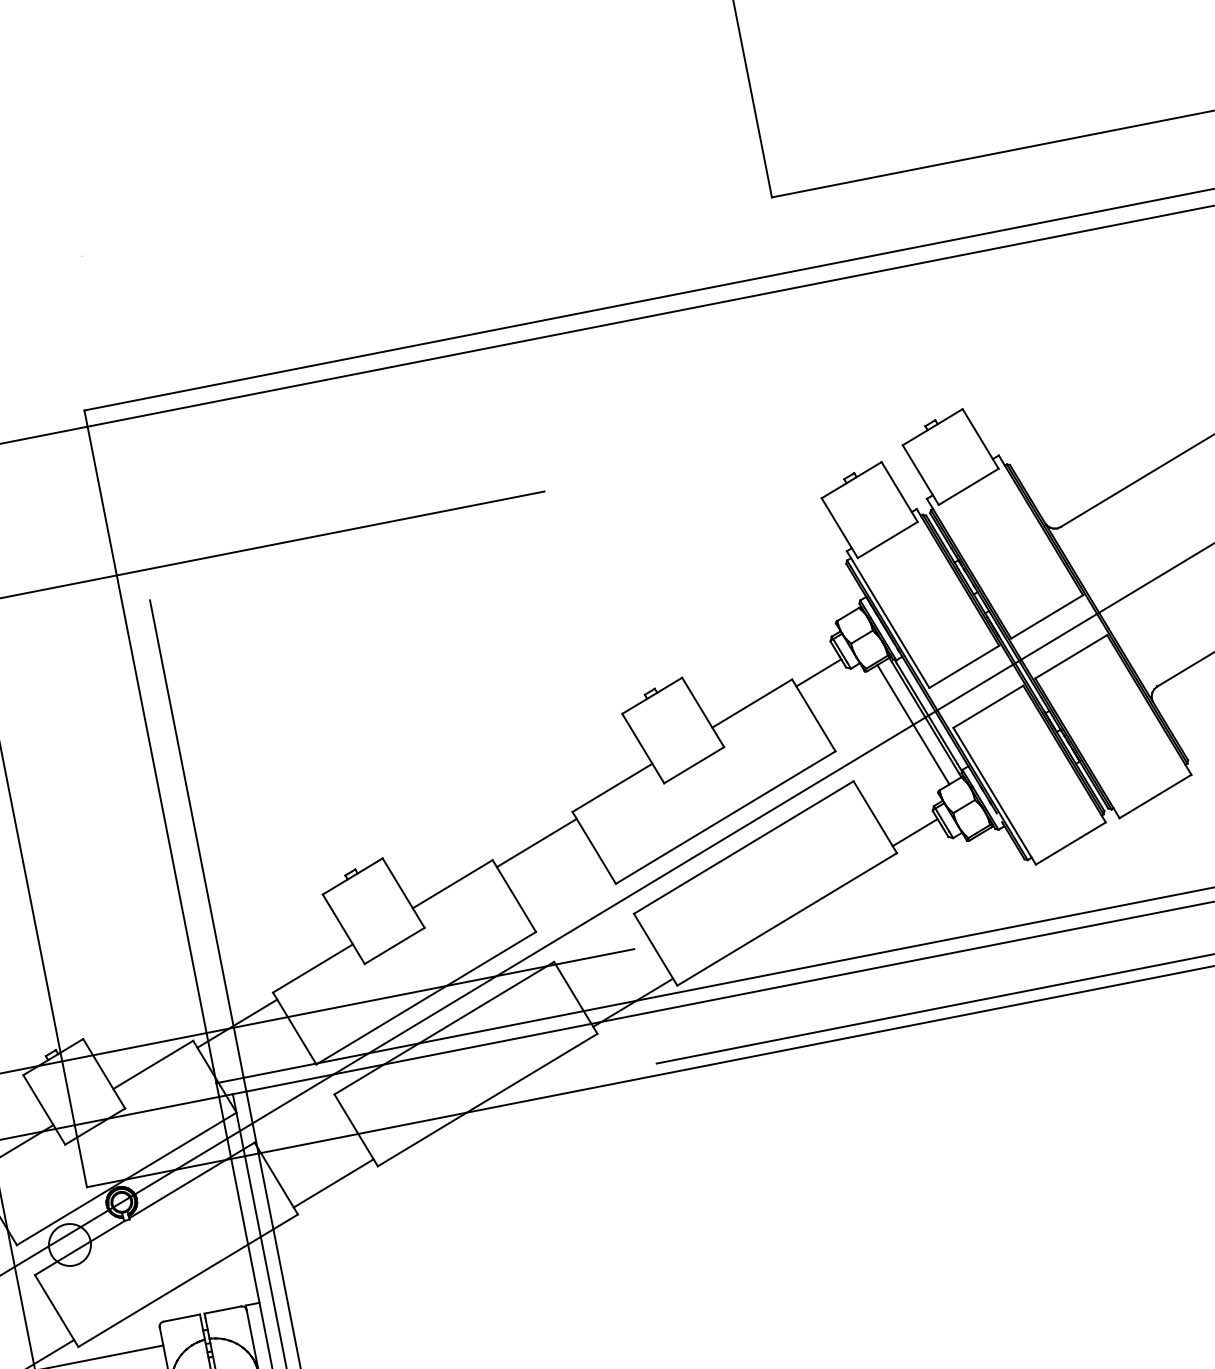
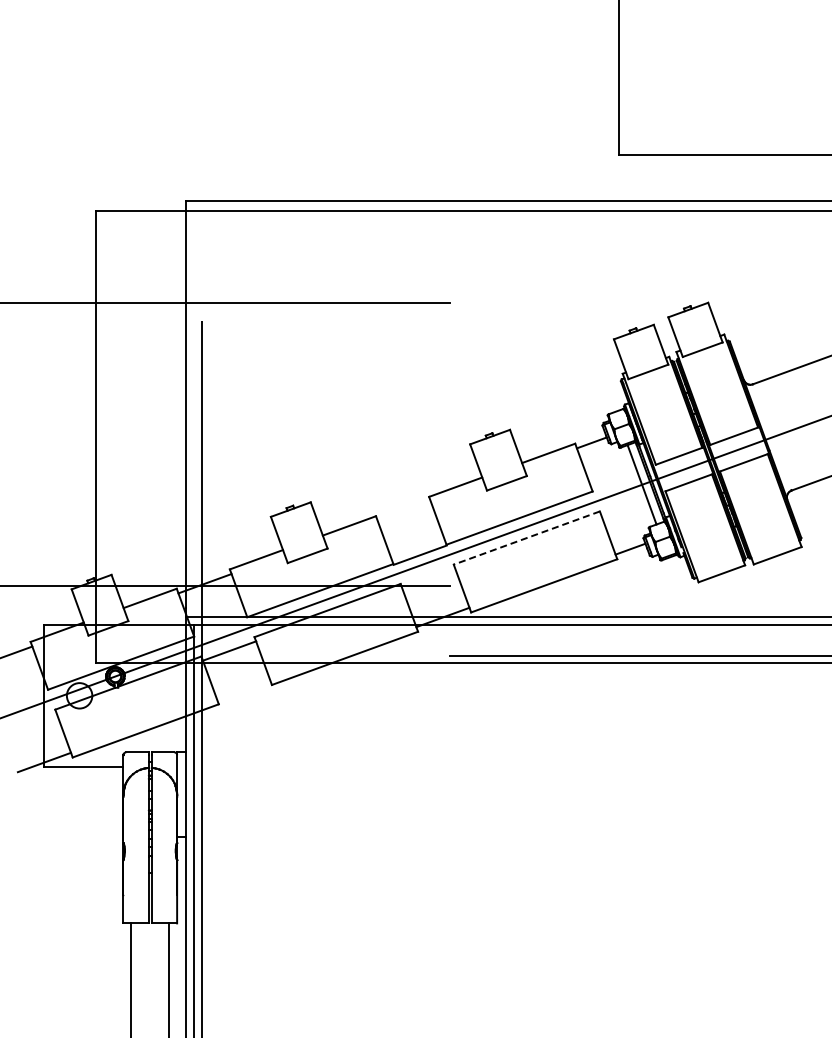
line: (535, 842) -> (419, 554), moved
line: (743, 848) -> (526, 538), solid -> dashed
line: (333, 1182) -> (229, 650), moved

